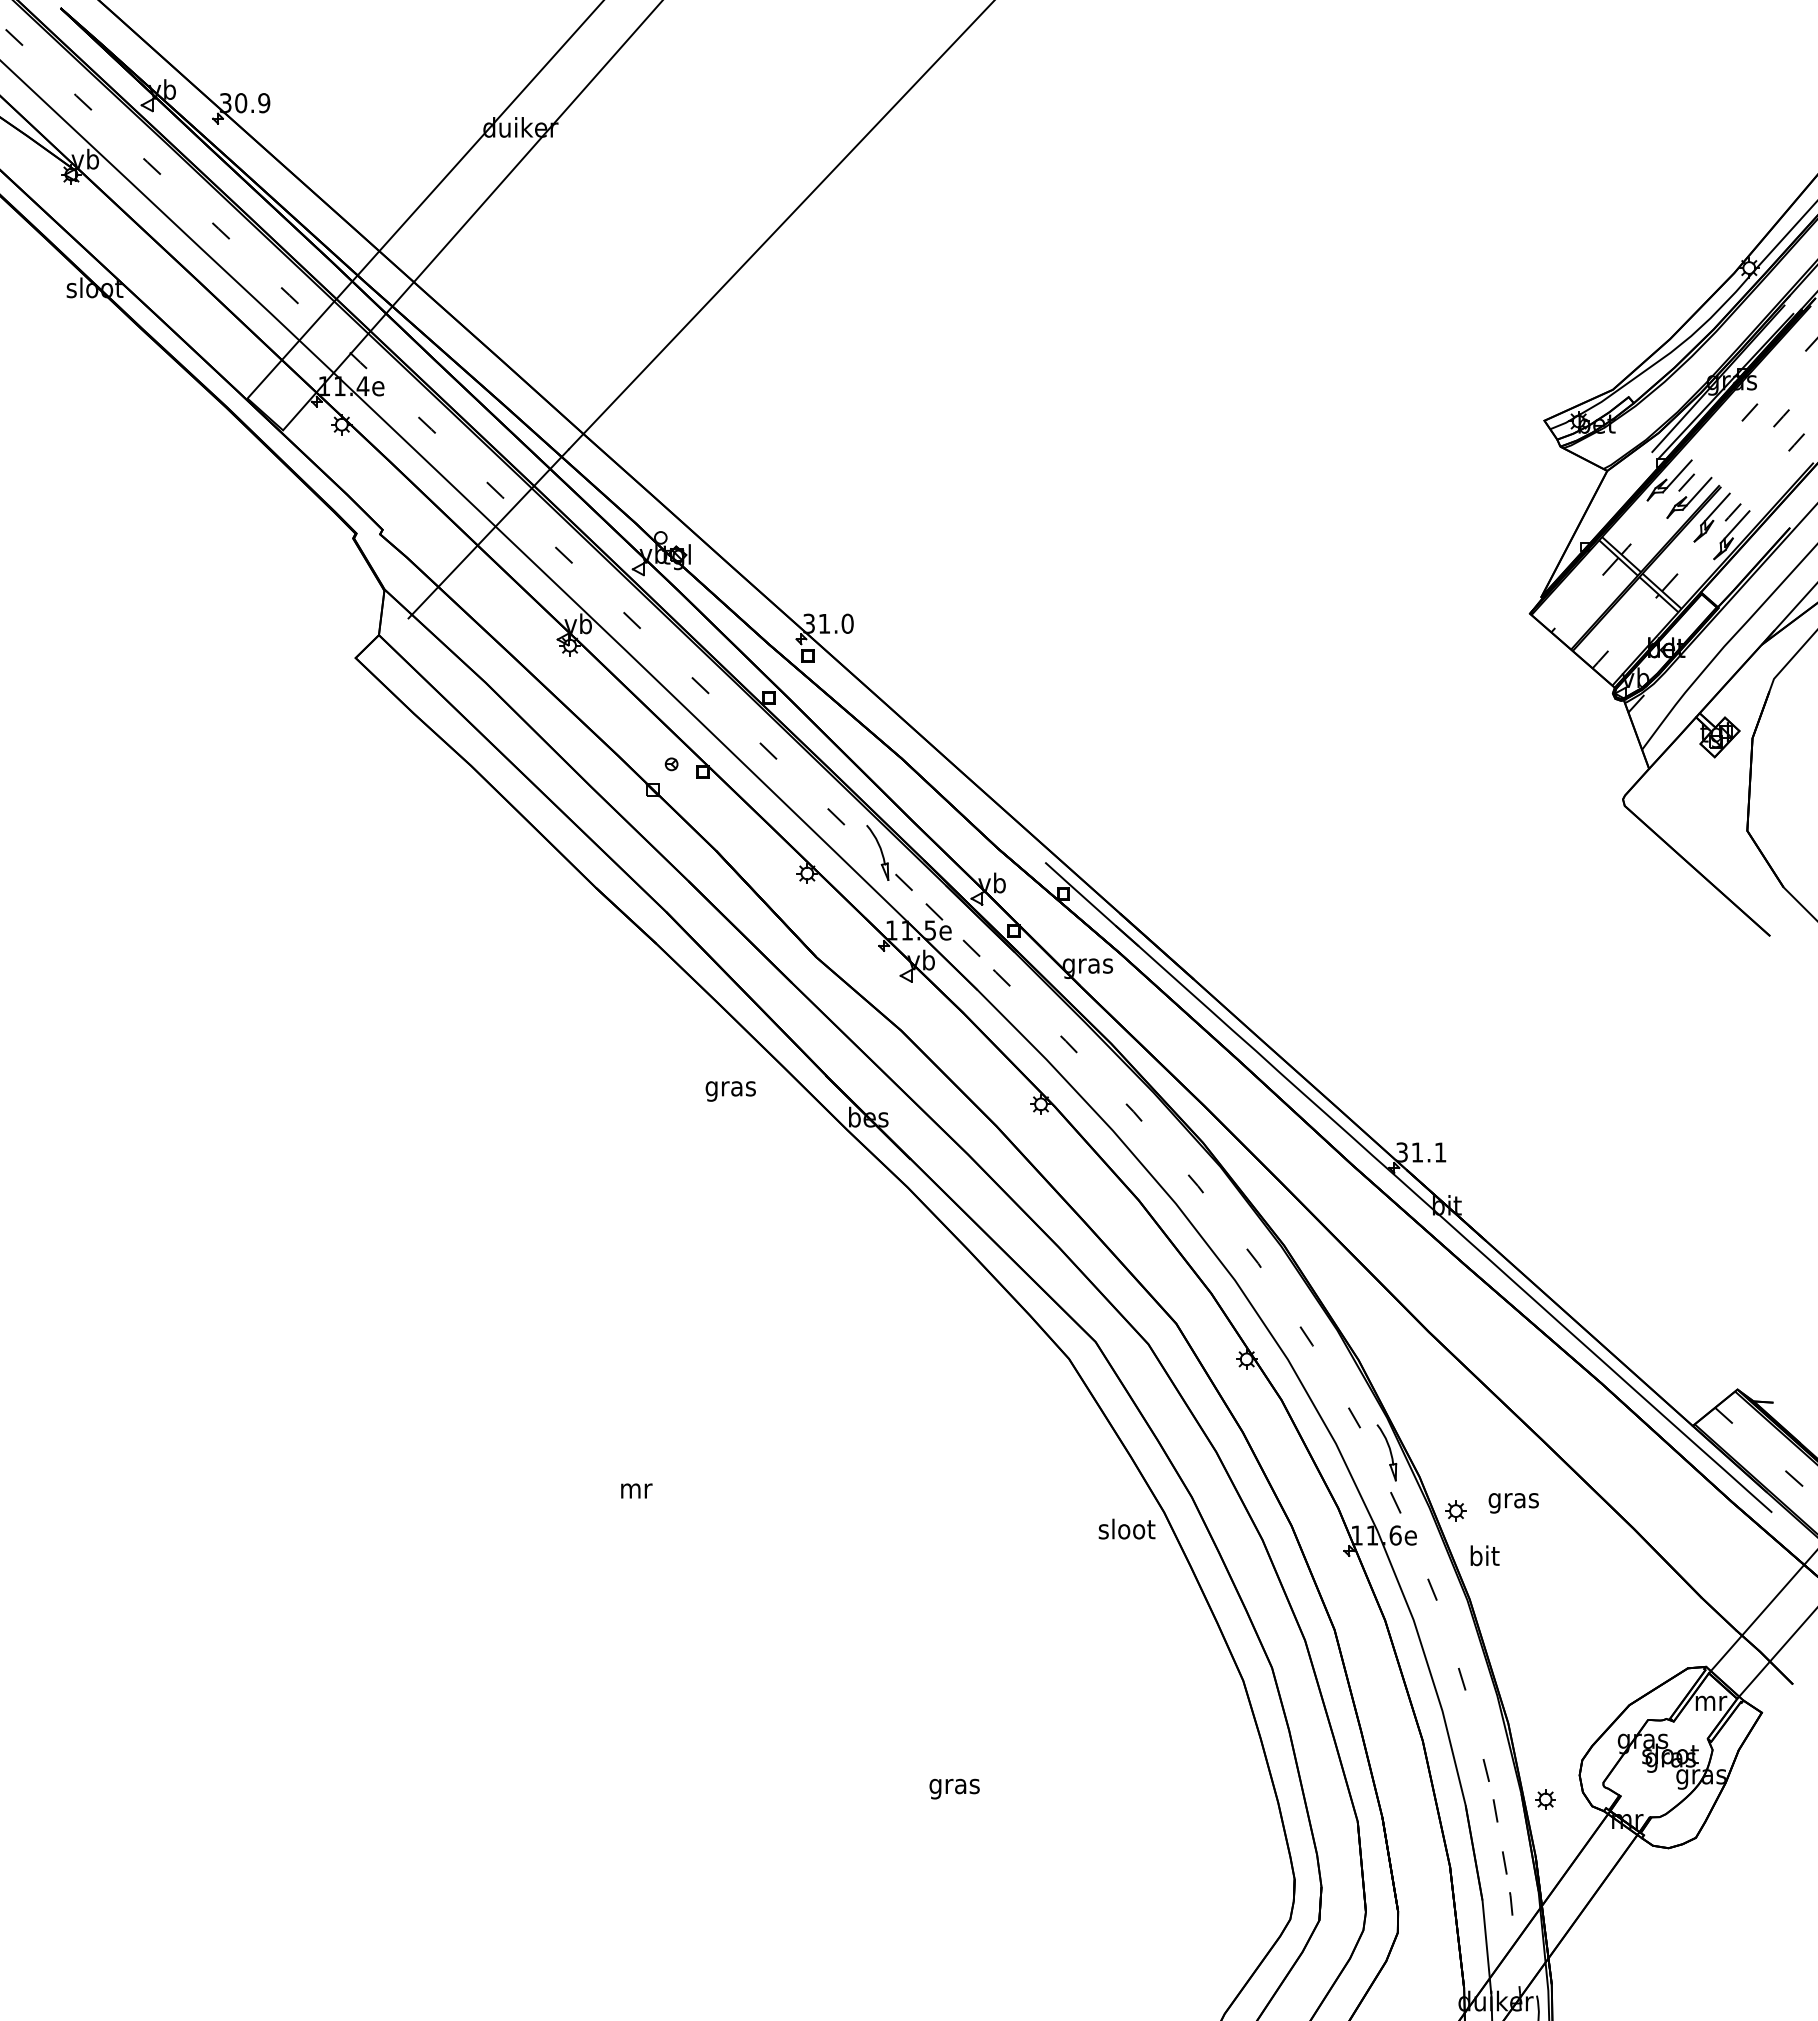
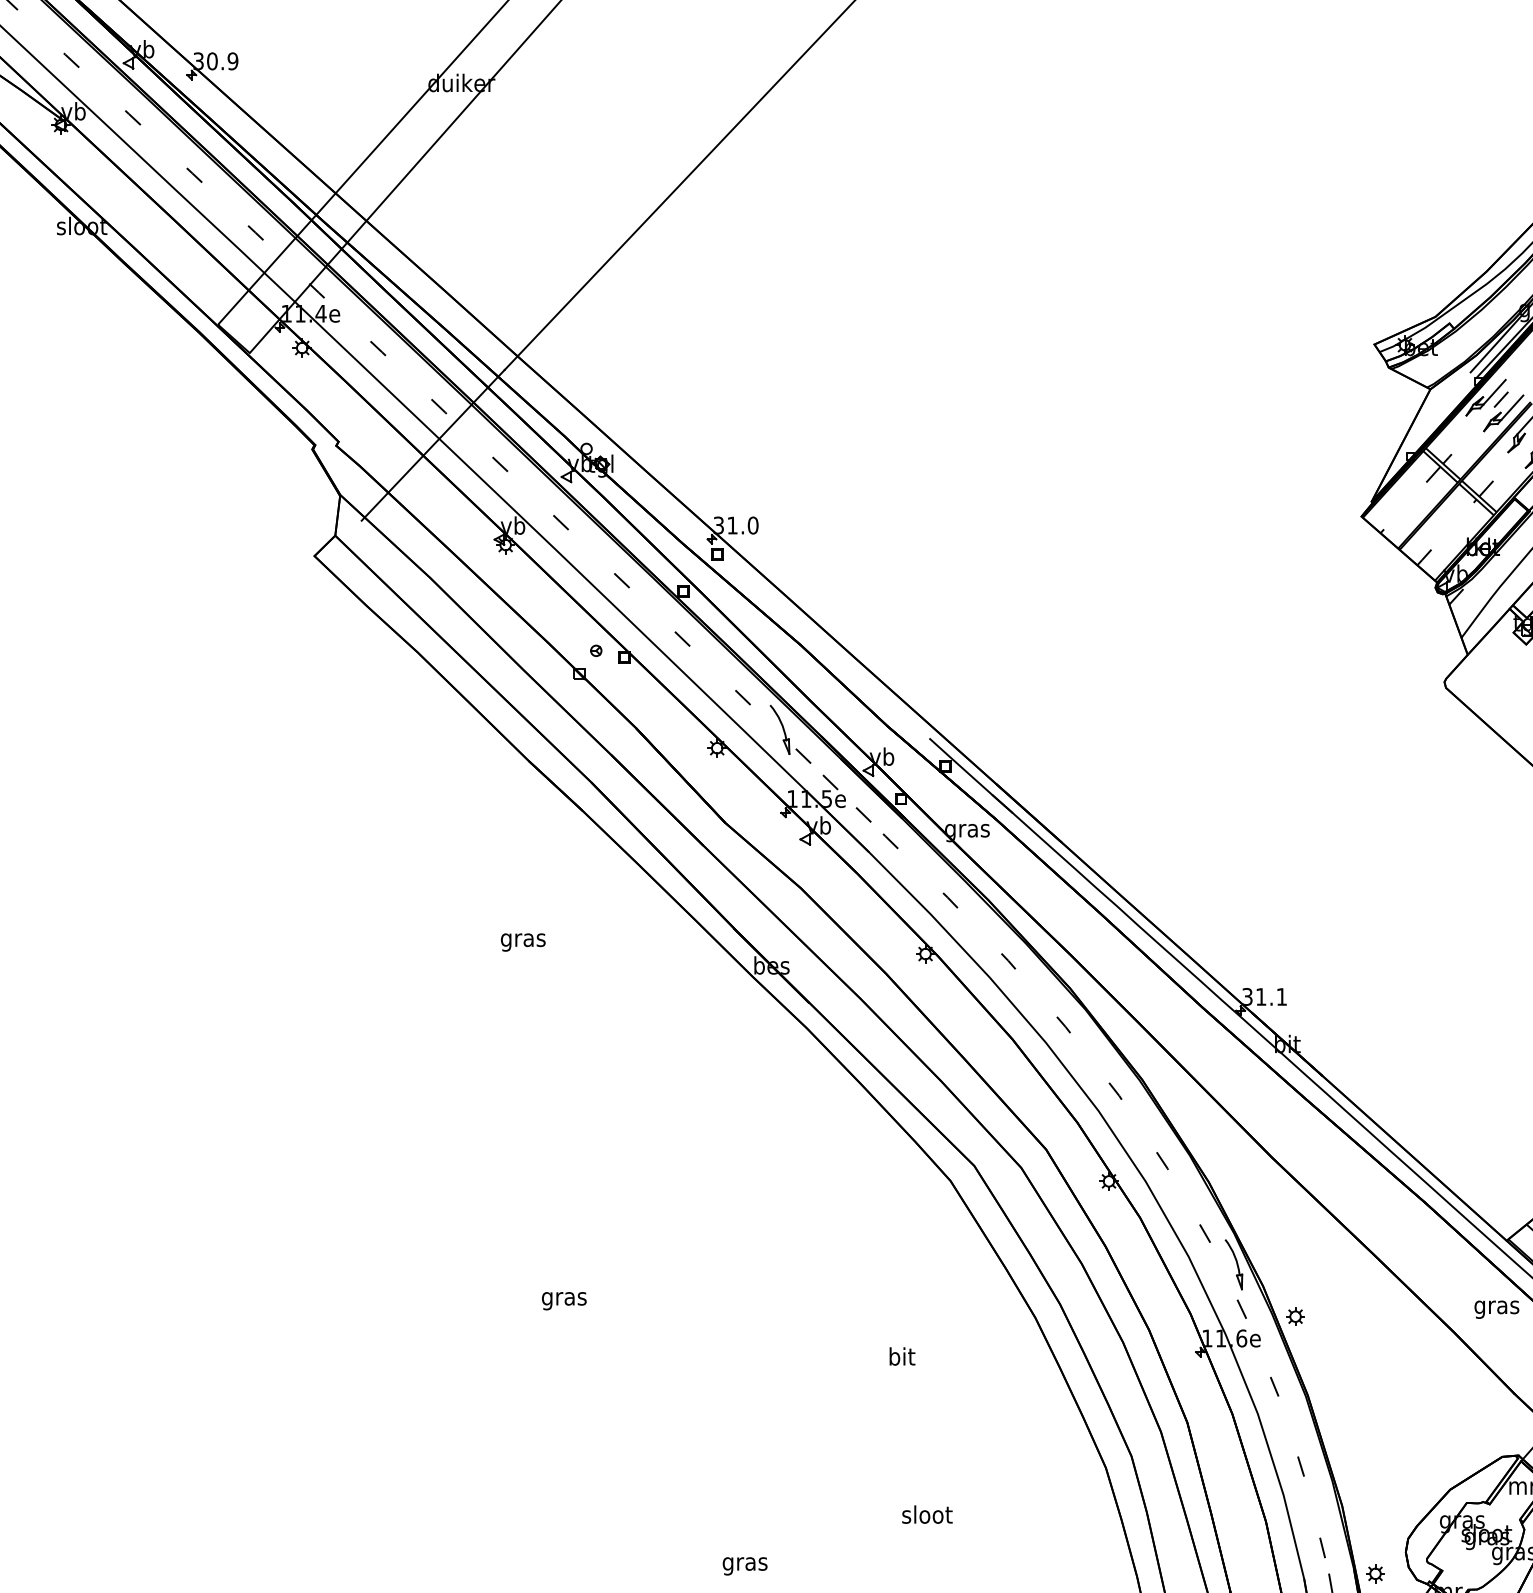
text: (730, 1091) -> (523, 942), moved
text: (635, 1493) -> (564, 1300), mr -> gras
text: (1513, 1503) -> (1496, 1309), moved
text: (1126, 1528) -> (926, 1514), moved
text: (1484, 1555) -> (901, 1356), moved
text: (954, 1788) -> (745, 1565), moved

